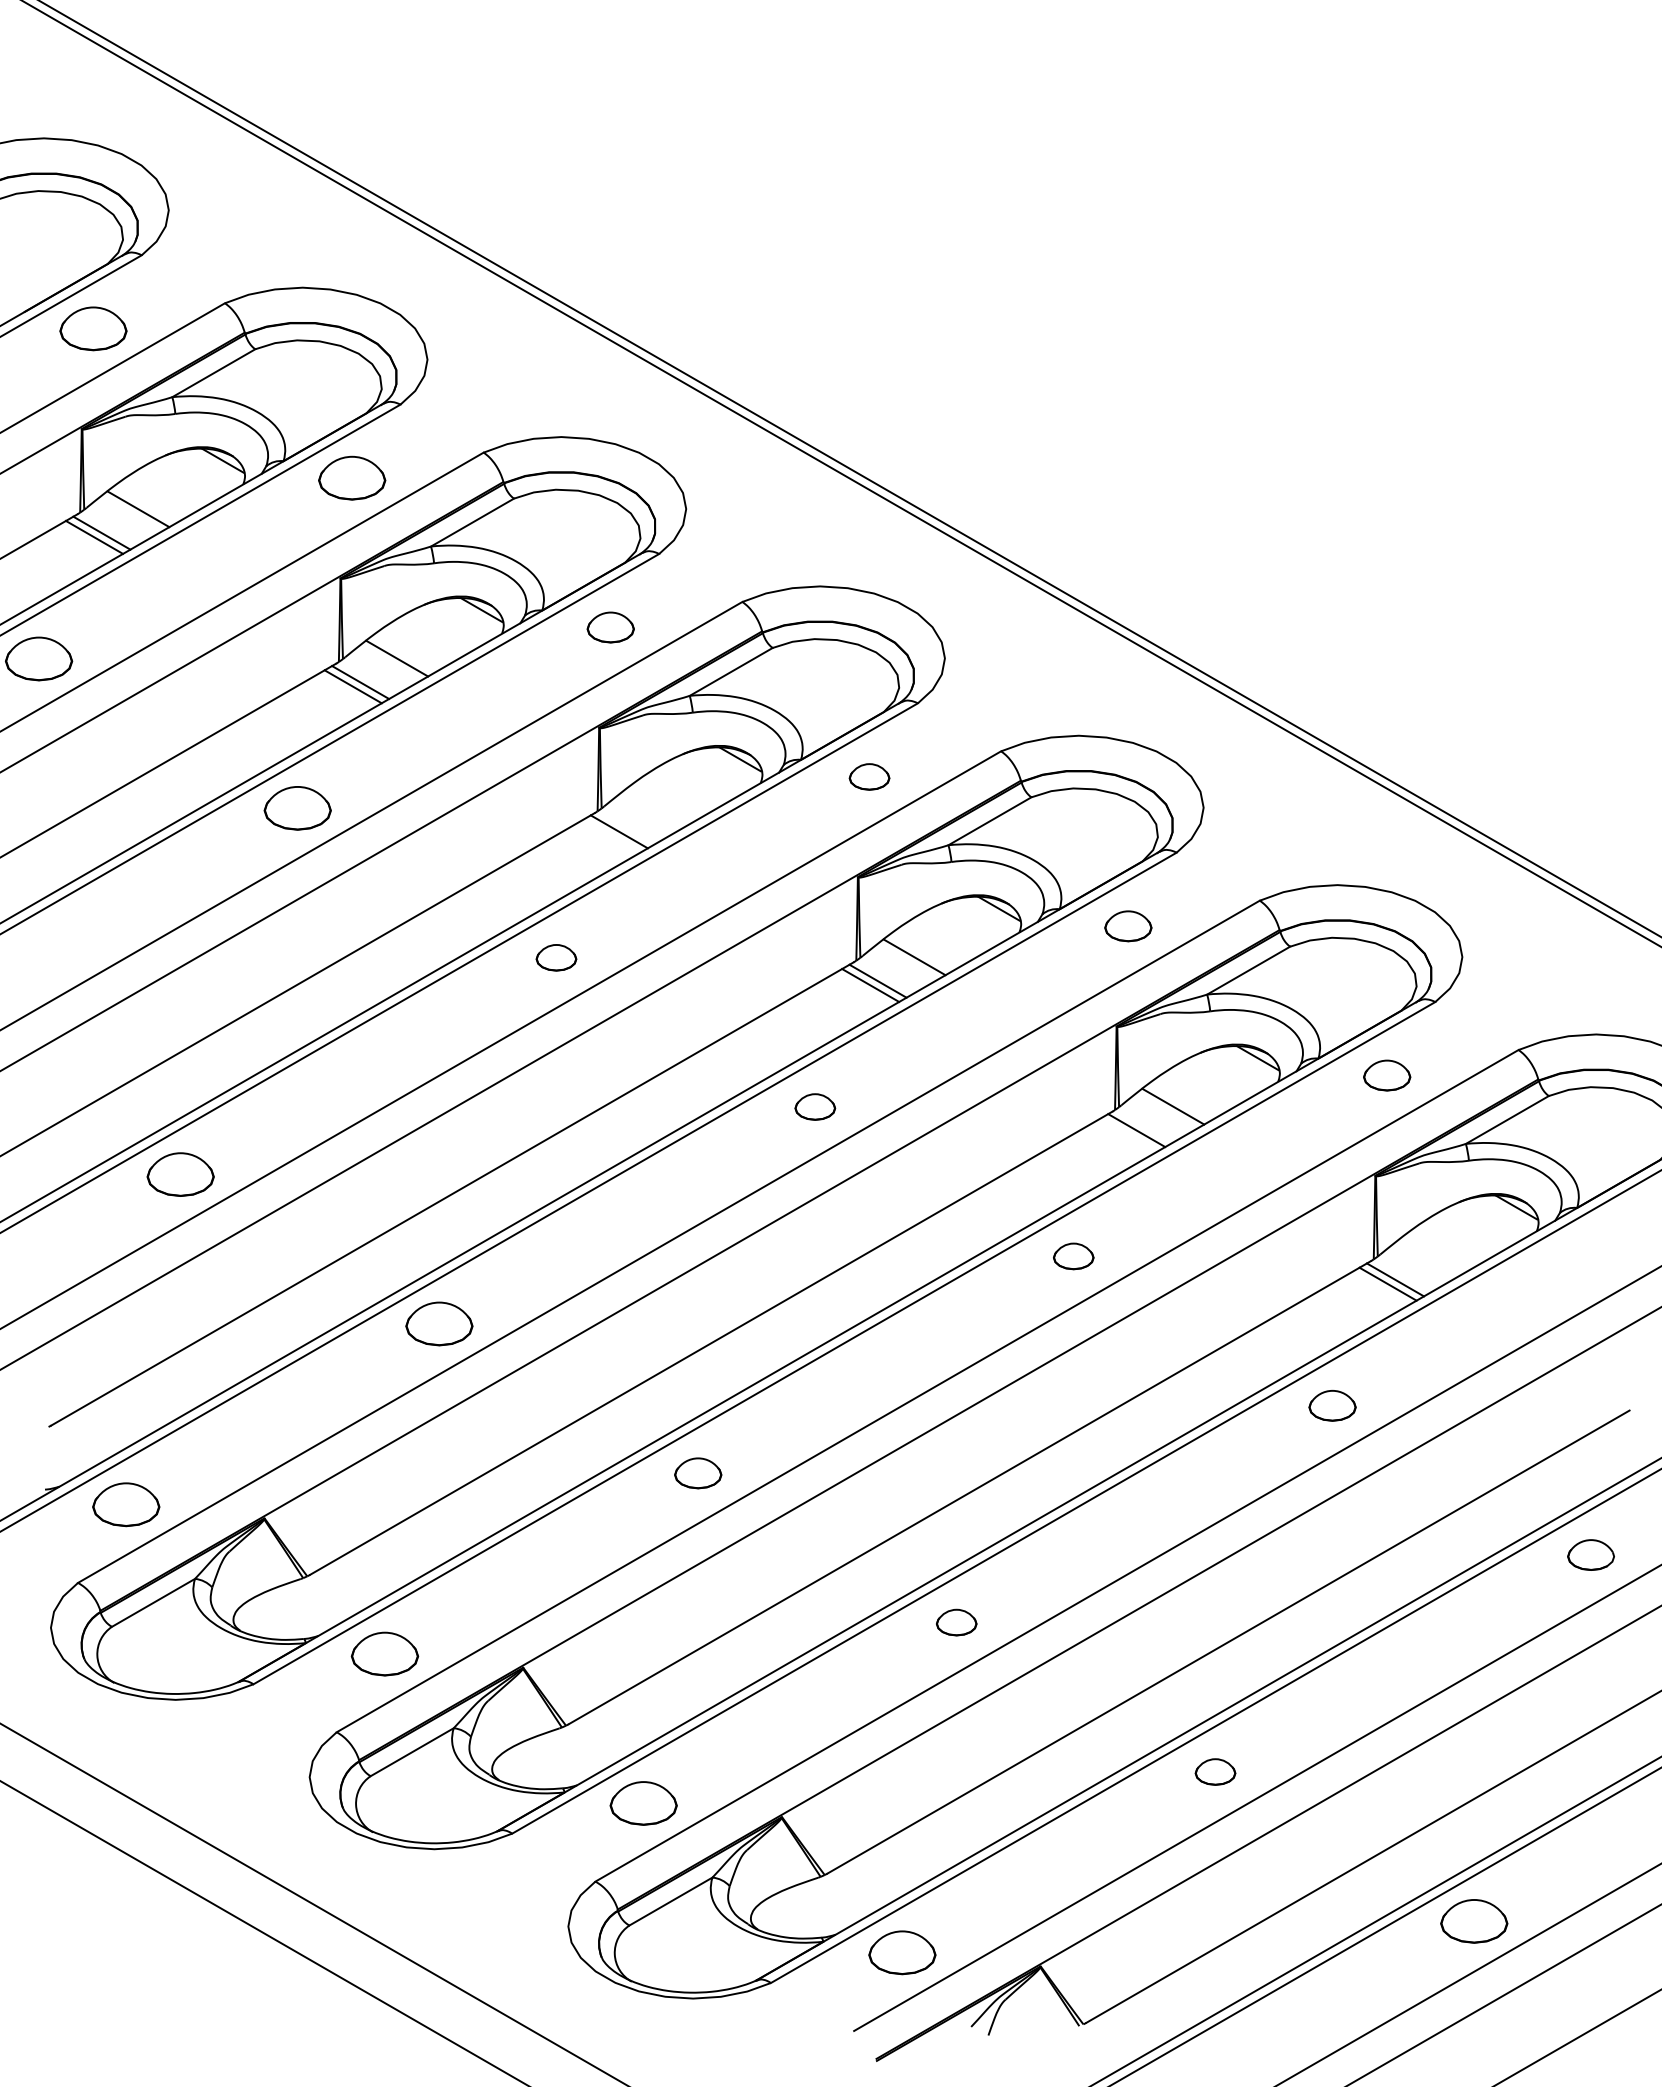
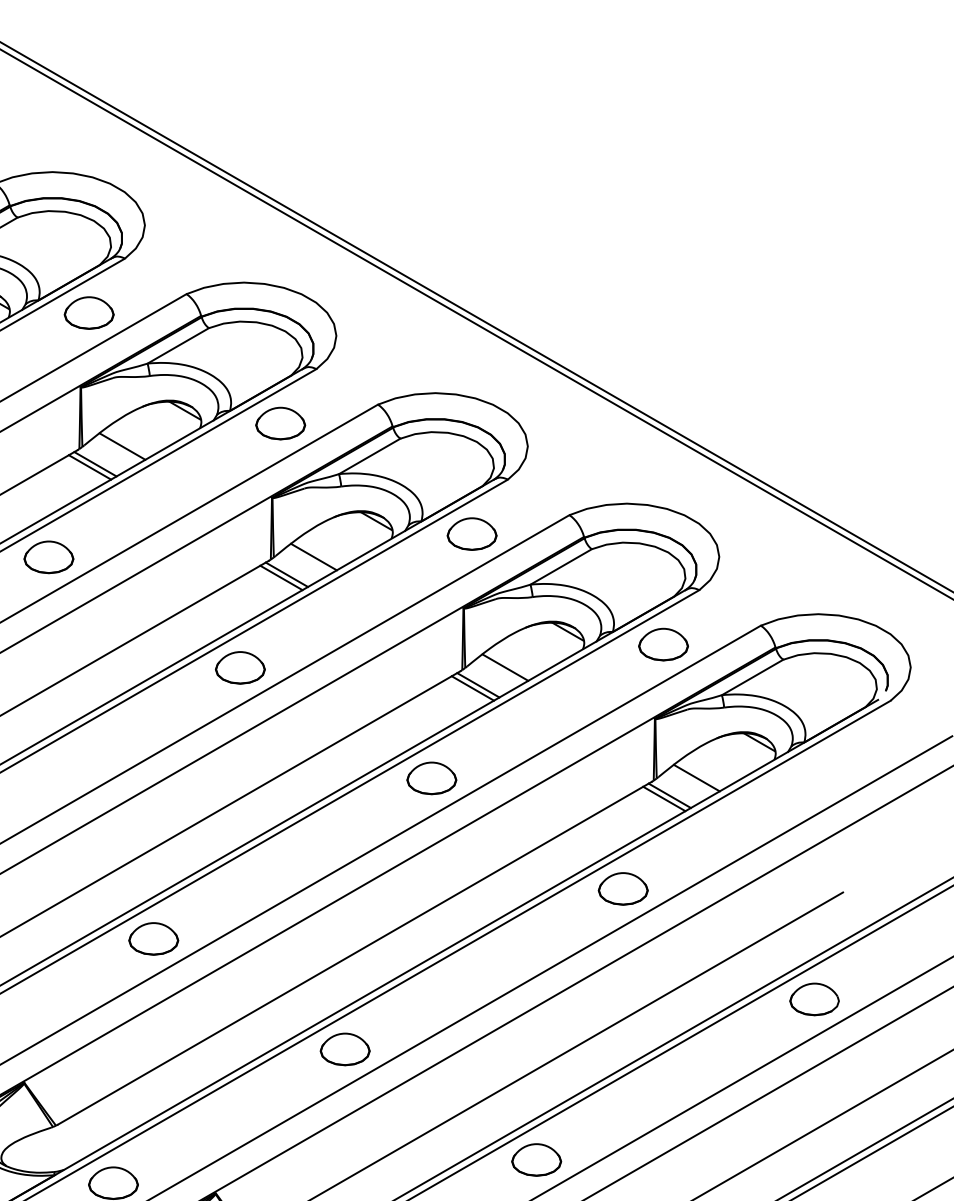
part: (610, 627) -> (88, 313), size x1.43
part: (869, 776) -> (280, 423), size x1.67
line: (655, 807) -> (122, 446), added
line: (611, 835) -> (89, 466), added
part: (1128, 926) -> (472, 534), size x1.43
part: (556, 957) -> (48, 557), size x1.67
part: (1387, 1075) -> (663, 644), size x1.43
part: (815, 1106) -> (240, 667), size x1.67
line: (1128, 1134) -> (472, 688), added
line: (1431, 1255) -> (696, 777), added
part: (1073, 1256) -> (431, 778), size x1.67
part: (1332, 1405) -> (623, 888), size x1.43
part: (698, 1473) -> (154, 939), size x1.43
part: (1590, 1554) -> (814, 999), size x1.43
part: (956, 1622) -> (344, 1049), size x1.67
part: (1215, 1771) -> (536, 1159), size x1.67

